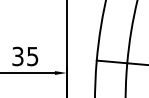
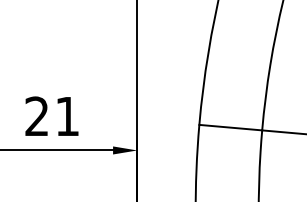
text: (25, 56) -> (52, 116), 35 -> 21

